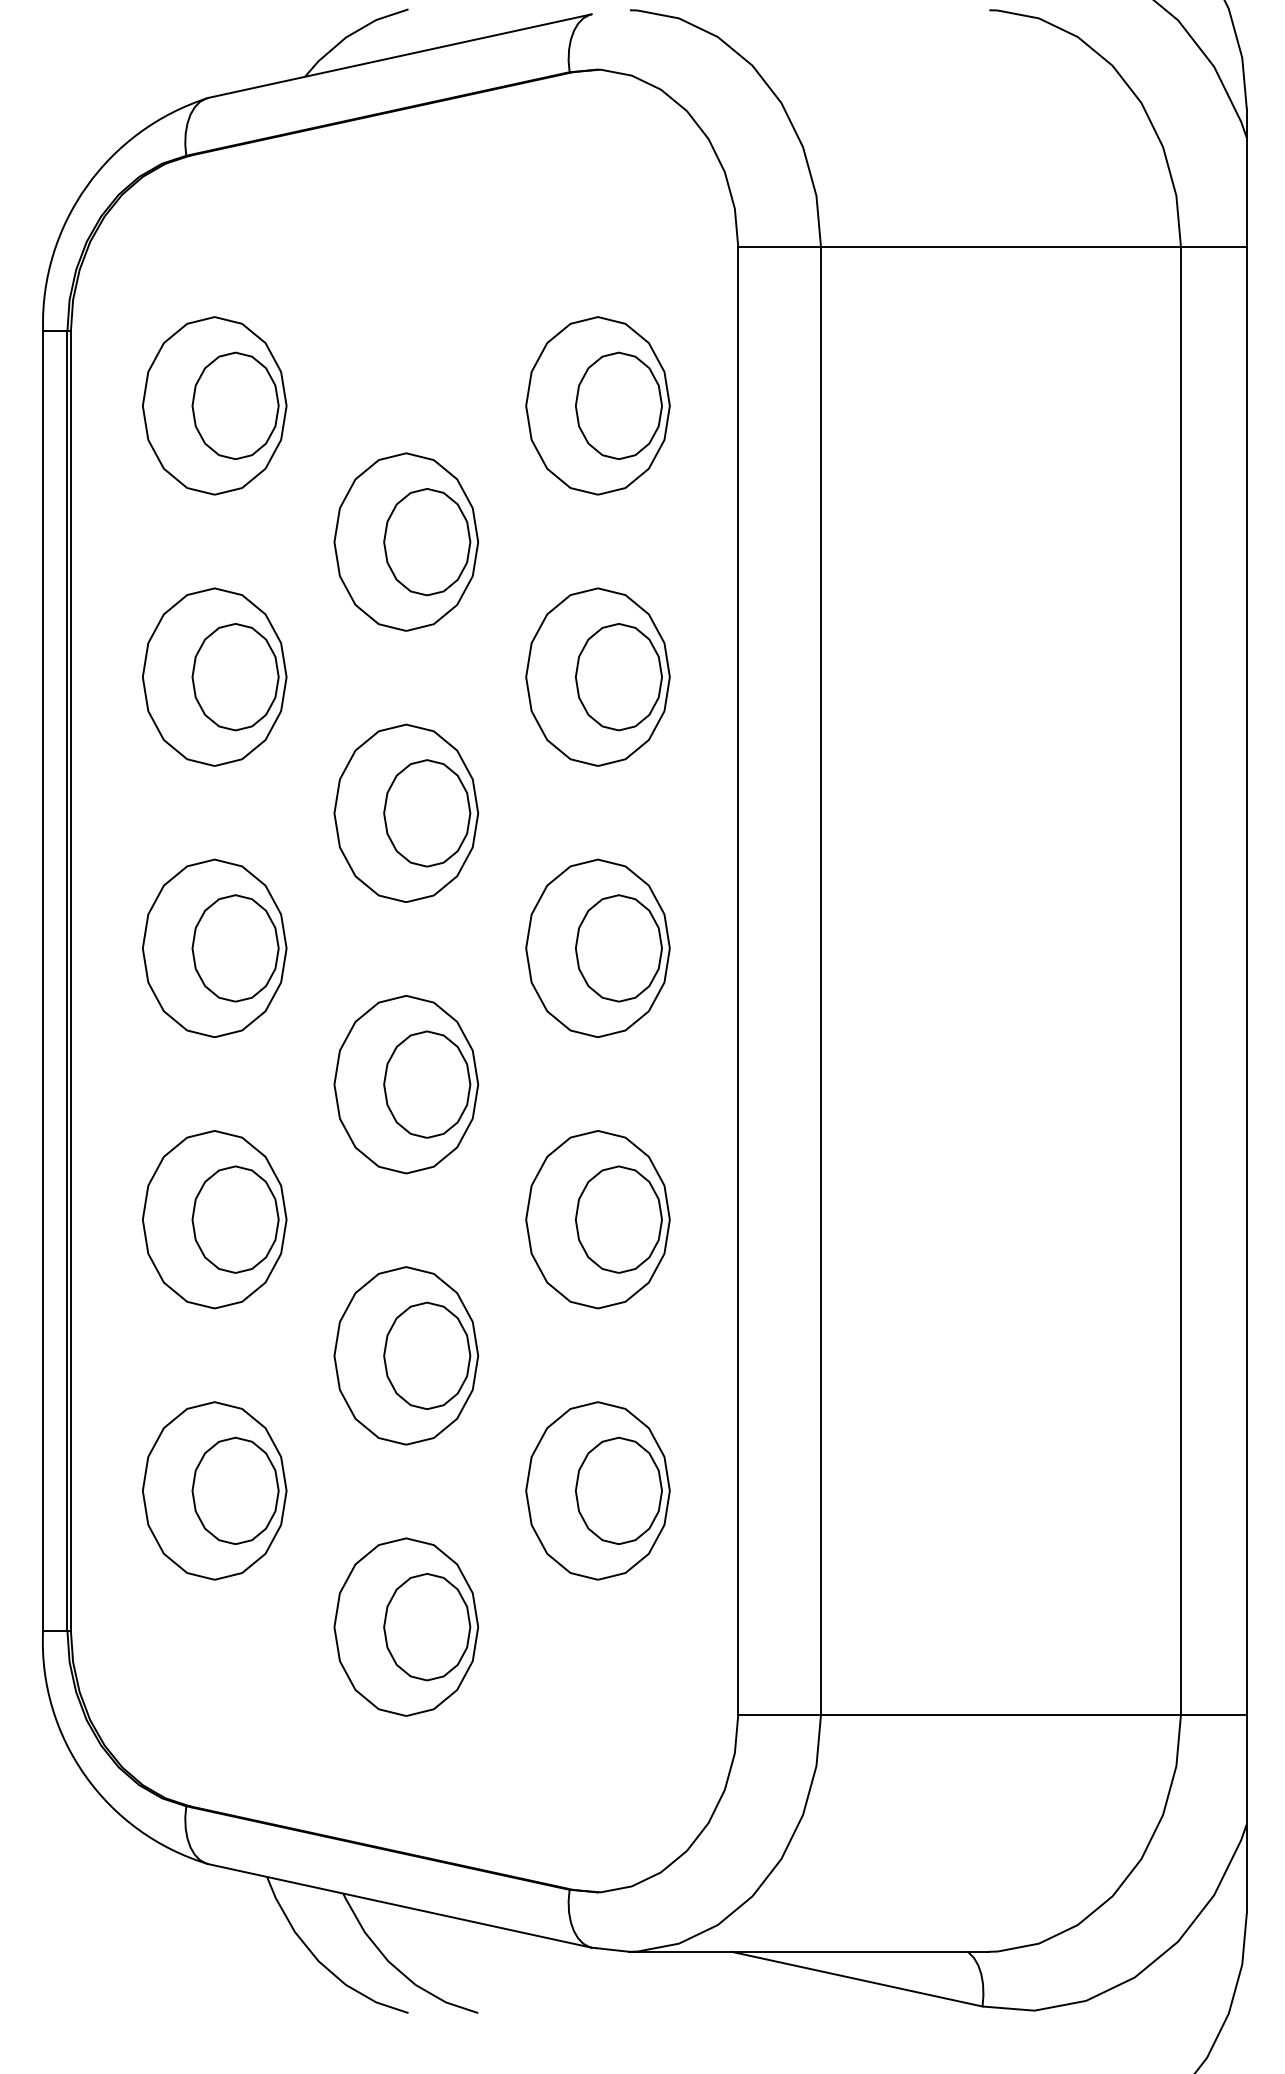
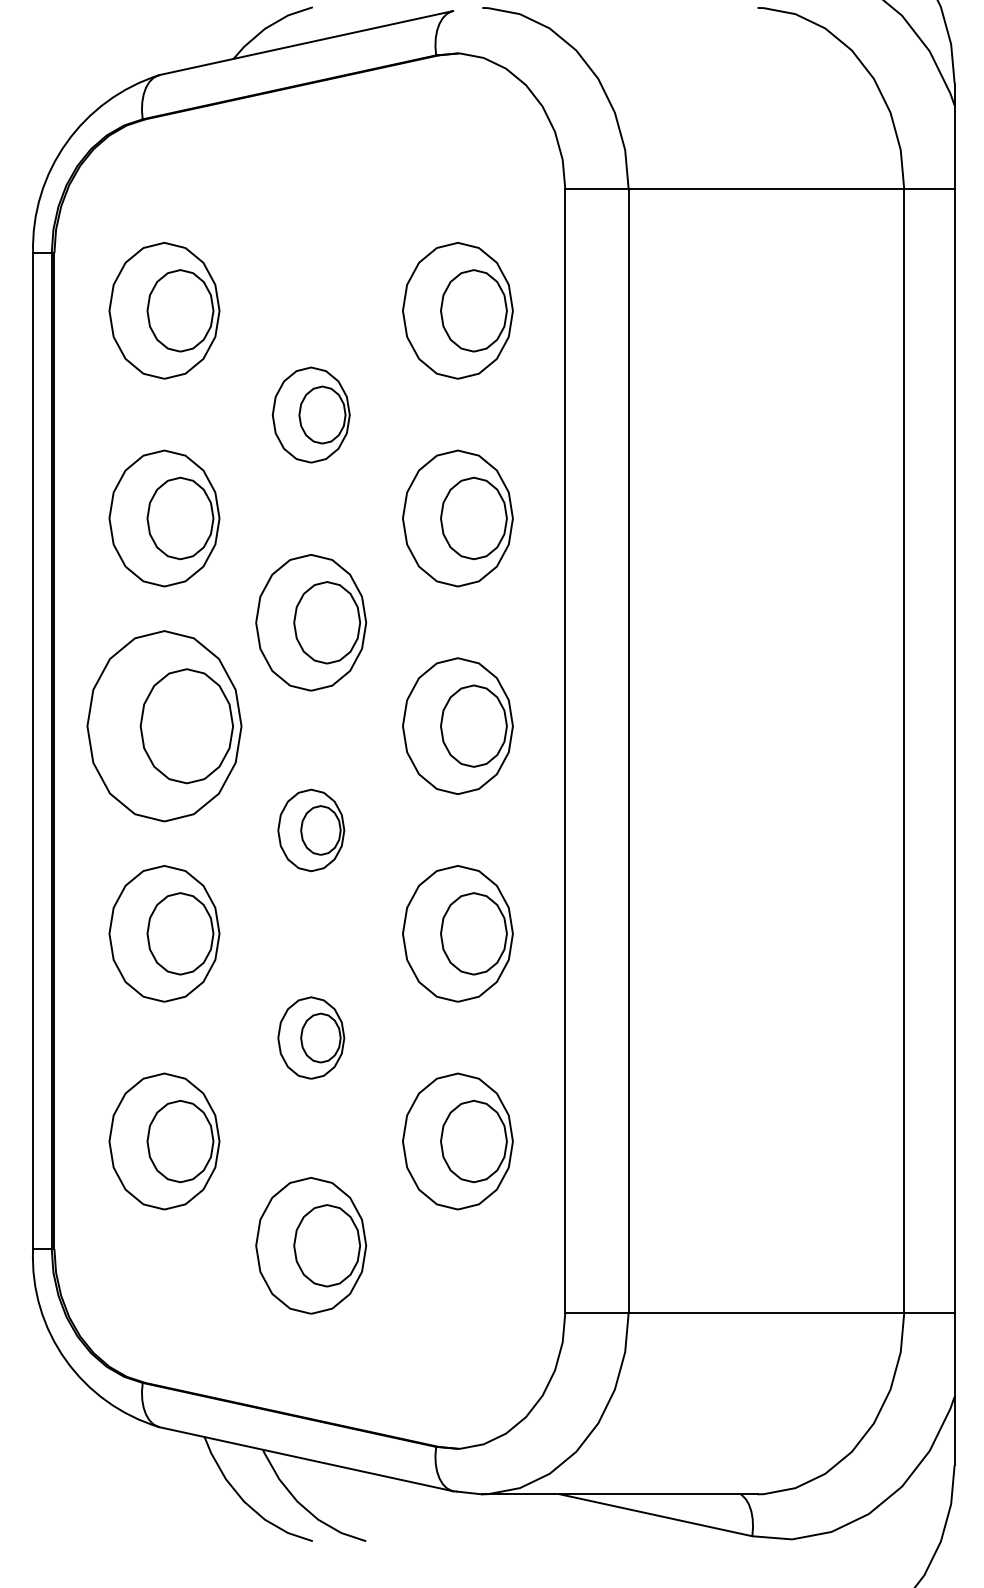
part: (406, 541) -> (311, 414), size x0.7
part: (214, 947) -> (164, 725), size x1.4
part: (406, 1084) -> (311, 830), size x0.6
part: (406, 1355) -> (311, 1037), size x0.6

